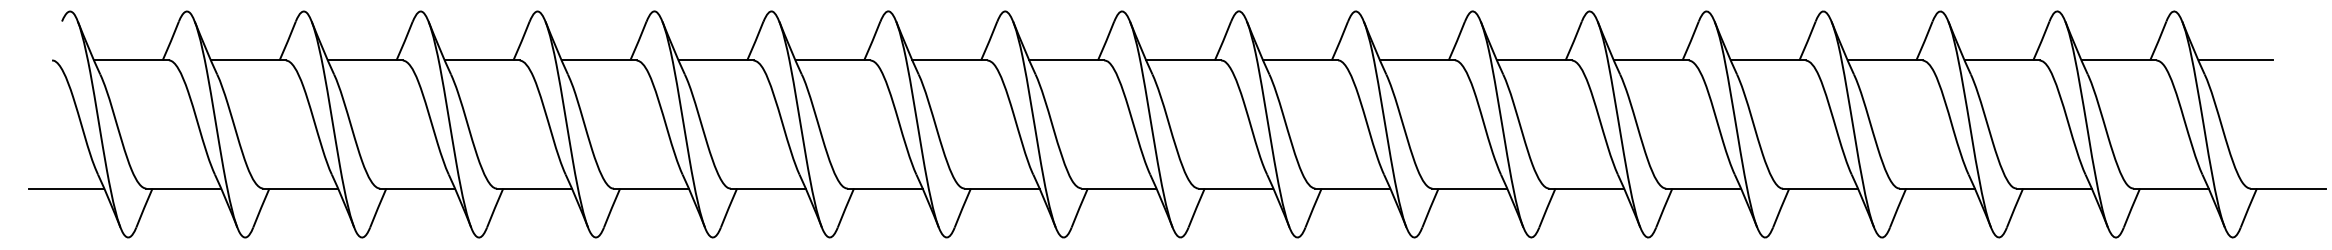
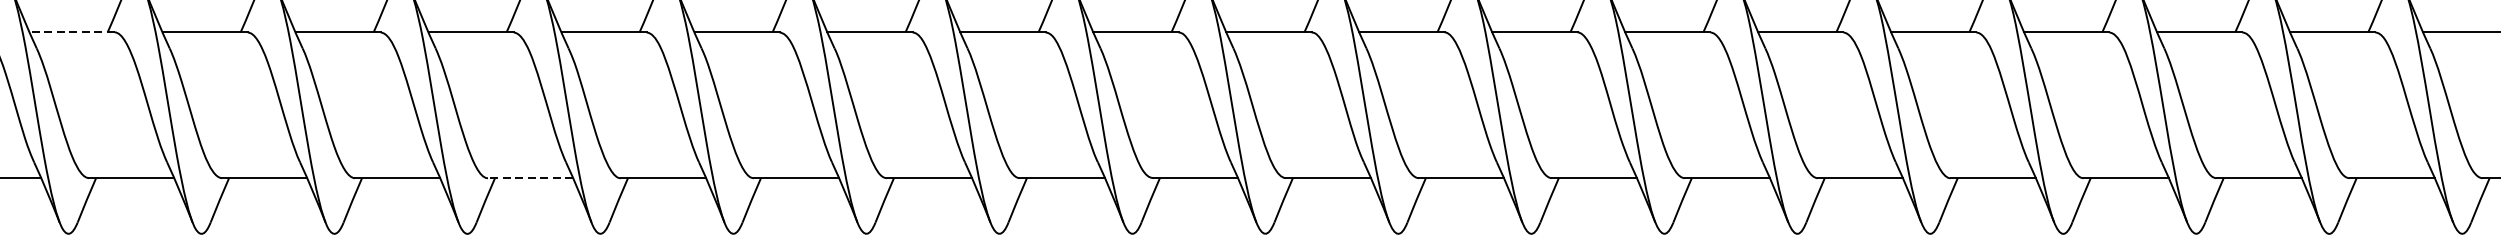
line: (131, 60) -> (72, 32), solid -> dashed
line: (533, 188) -> (529, 178), solid -> dashed

